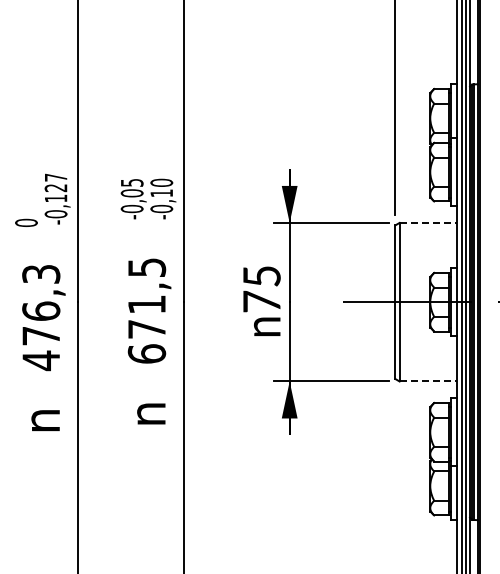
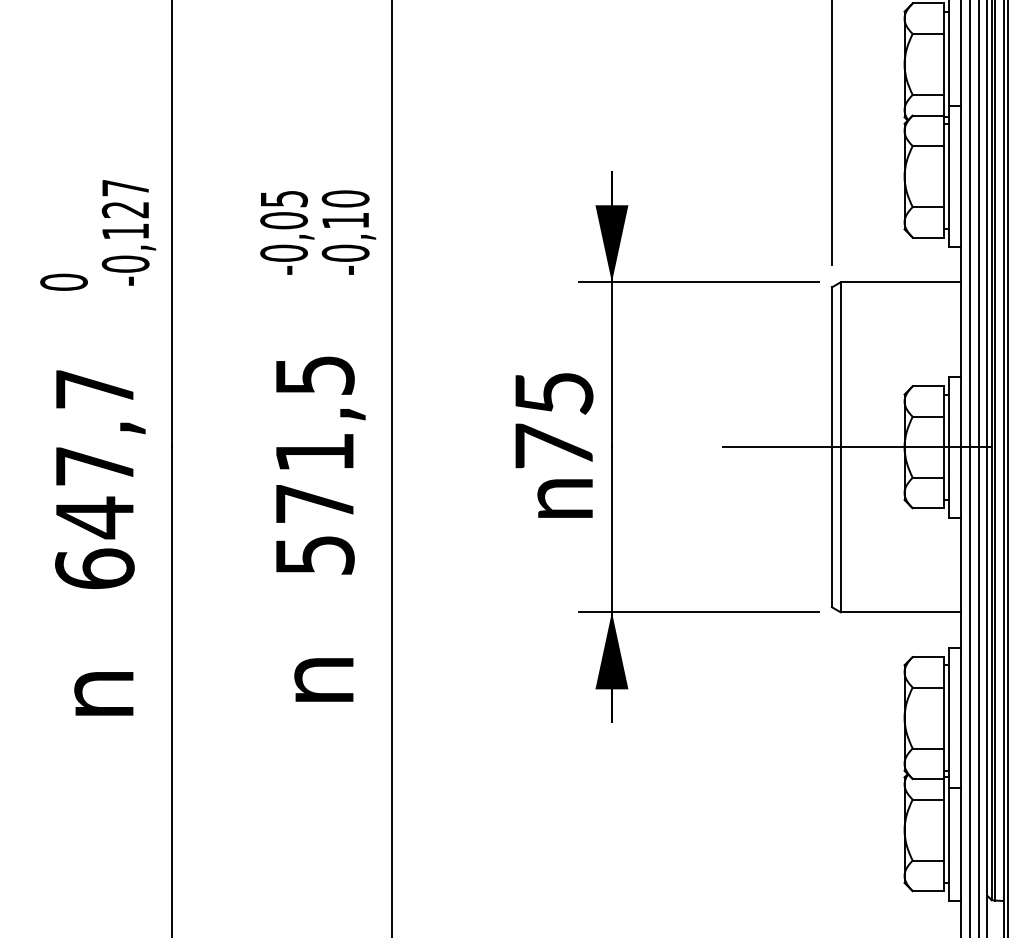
line: (428, 222) -> (900, 281), dashed -> solid
text: (41, 318) -> (95, 481), 476,3 -> 647,7
text: (146, 353) -> (313, 554), 671,5 -> 571,5
line: (428, 381) -> (900, 612), dashed -> solid

